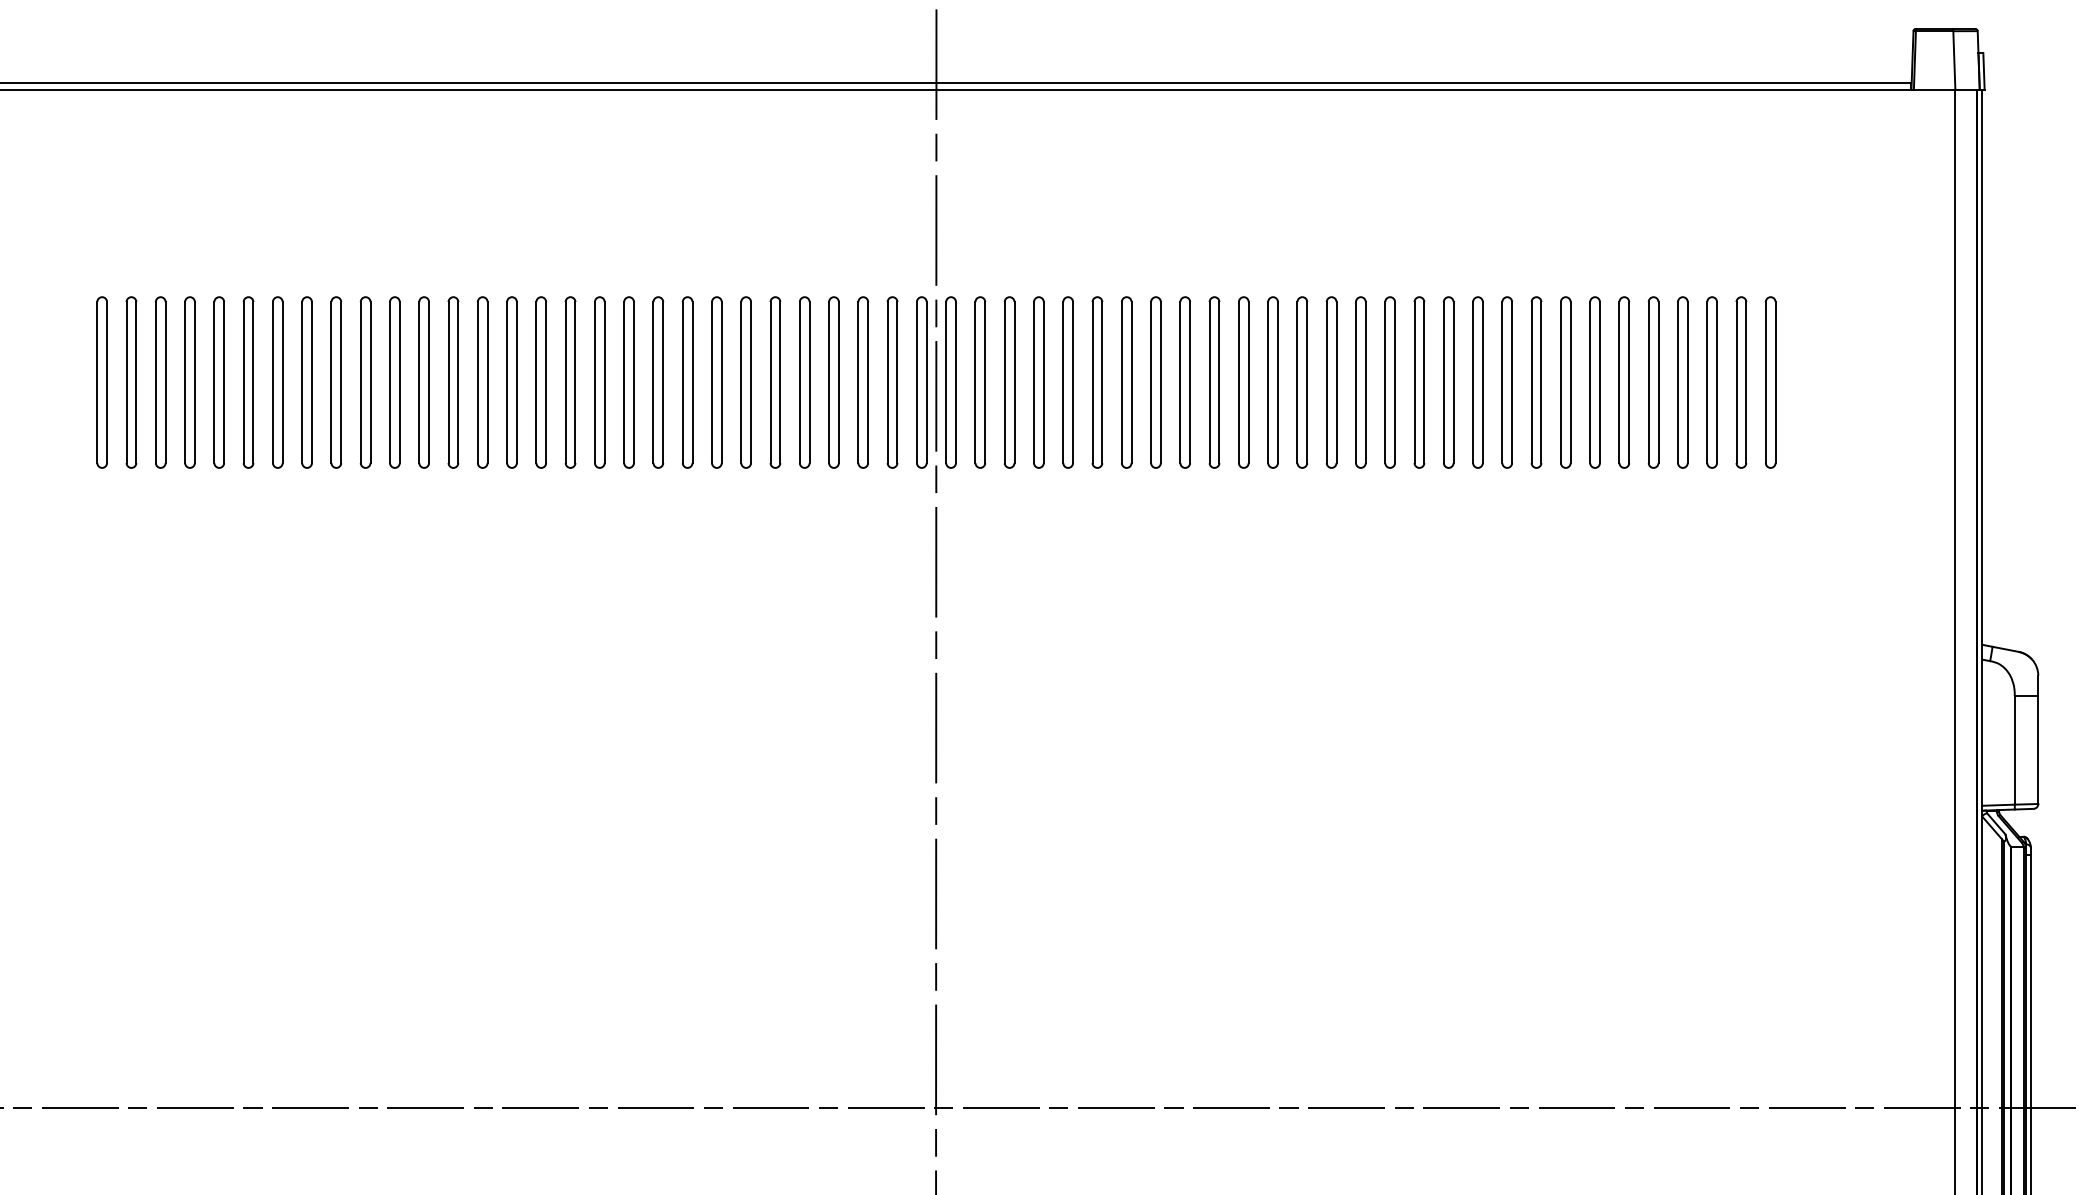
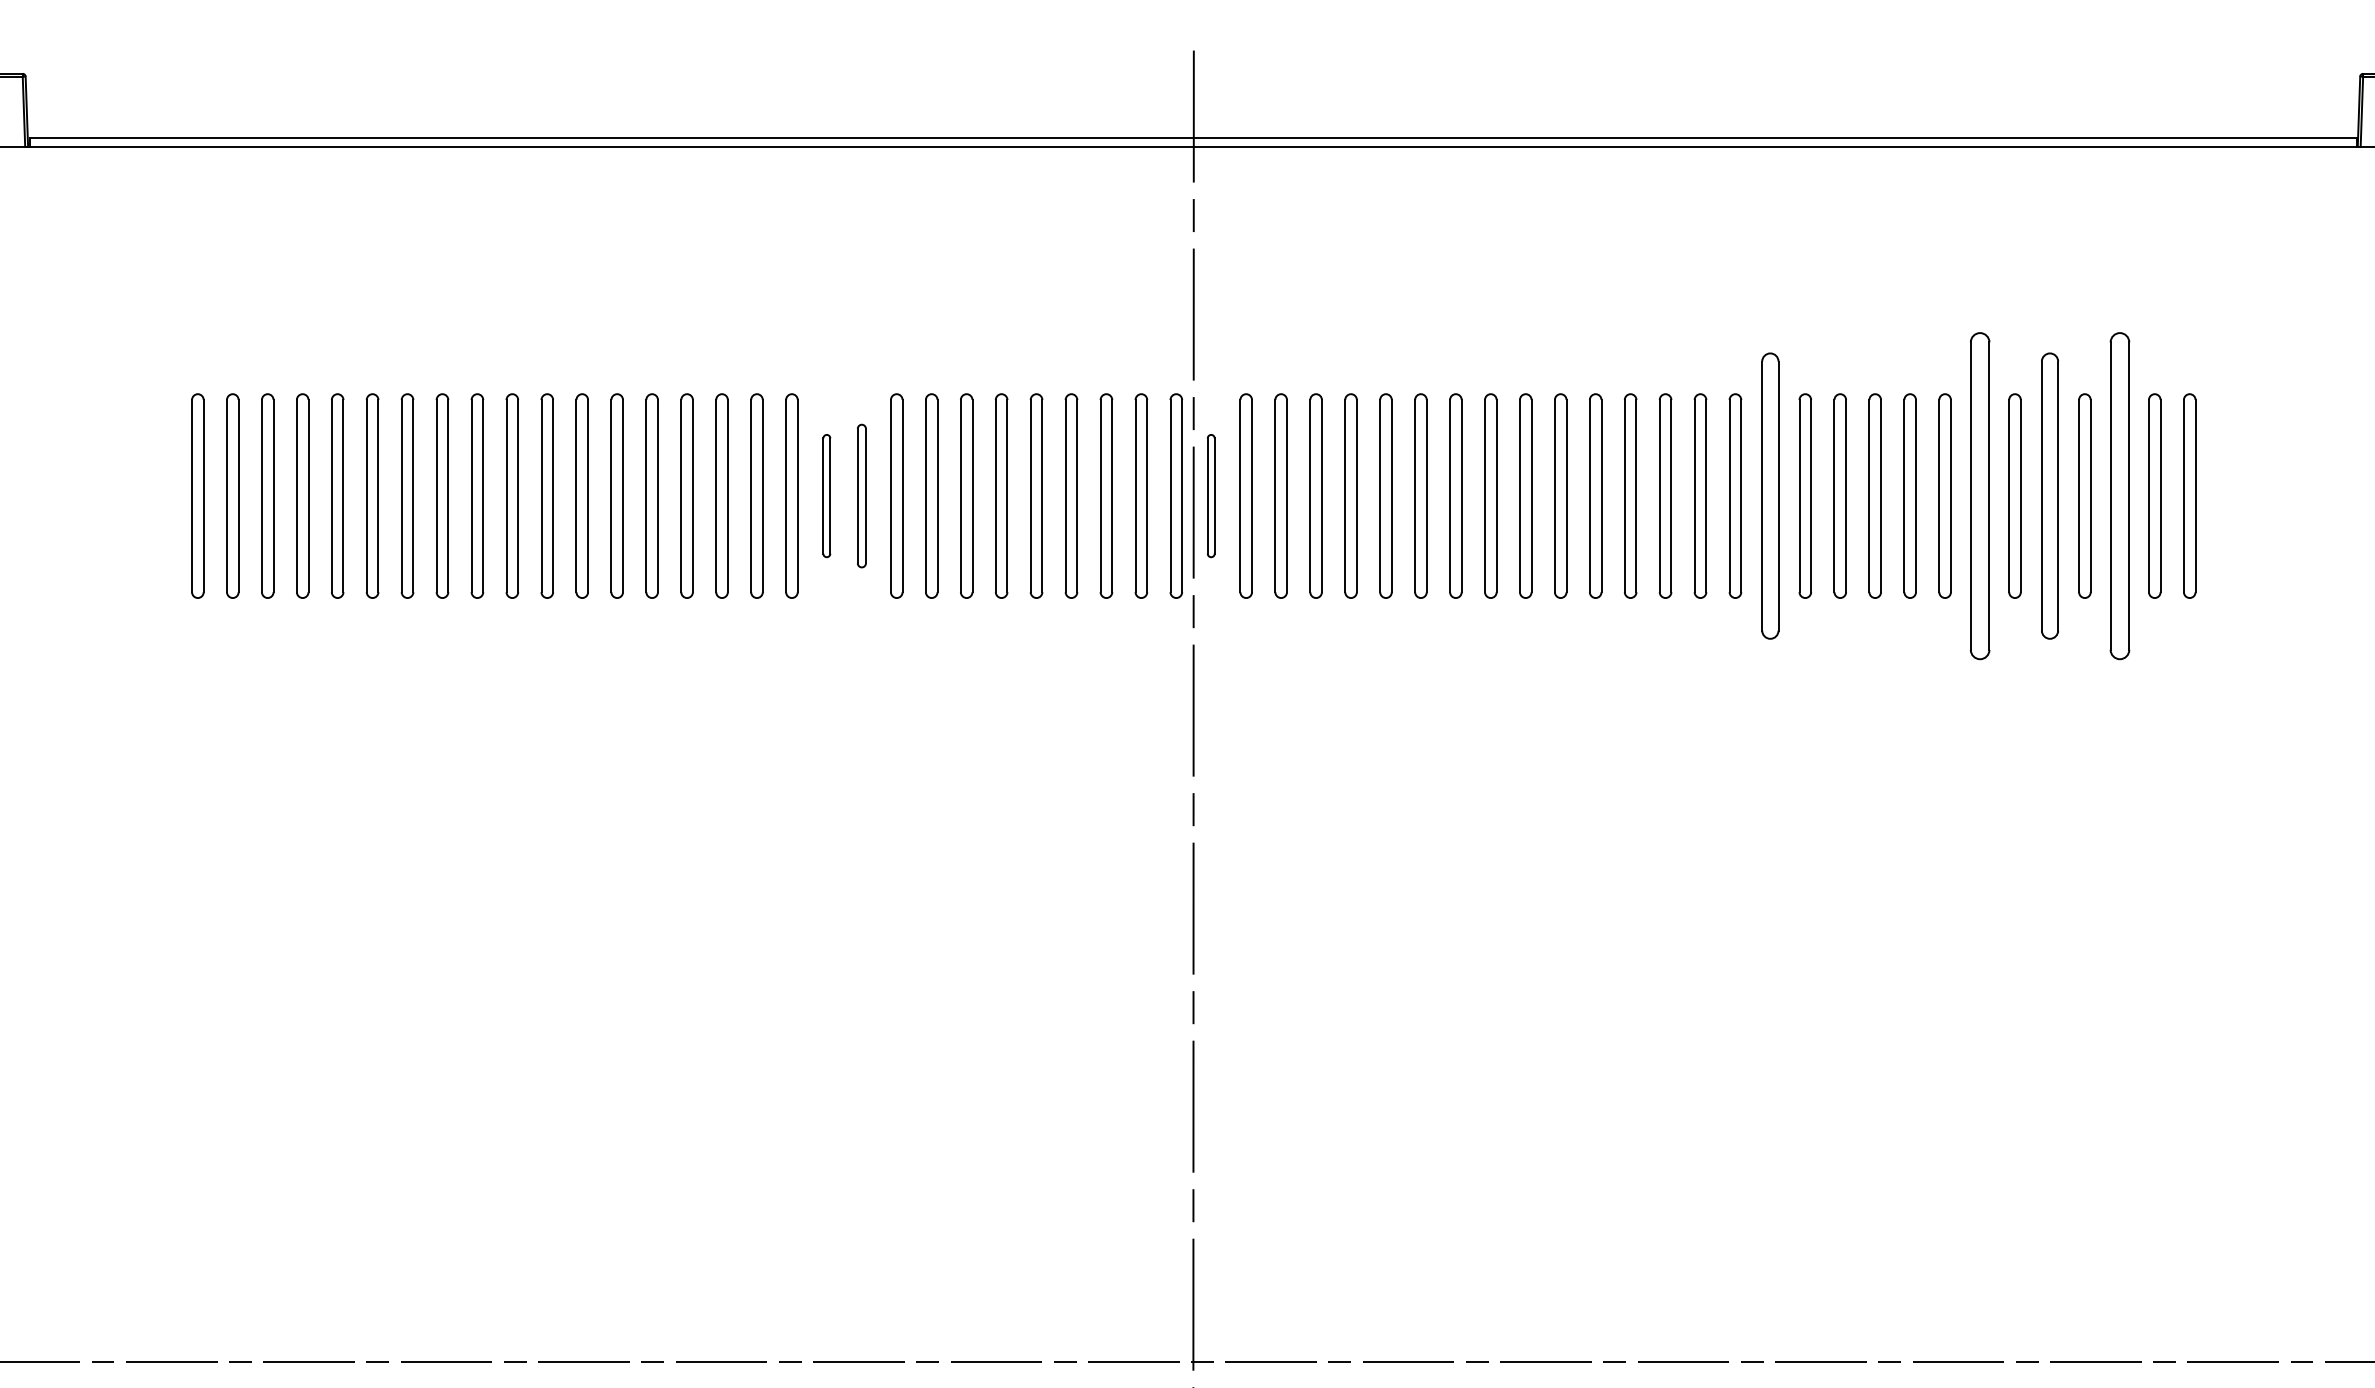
part: (628, 382) -> (826, 496), size x0.6
part: (658, 382) -> (861, 496), size x0.7
part: (950, 382) -> (1210, 496), size x0.6
part: (1419, 382) -> (1770, 496), size x1.4
part: (1594, 382) -> (1979, 496), size x1.6
part: (1653, 382) -> (2049, 496), size x1.4
part: (1711, 382) -> (2119, 496), size x1.6

